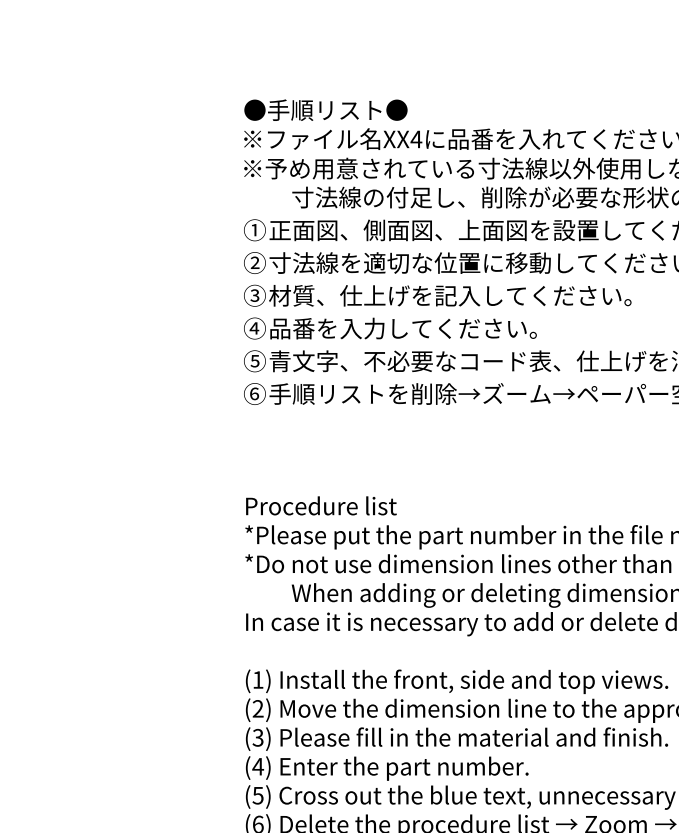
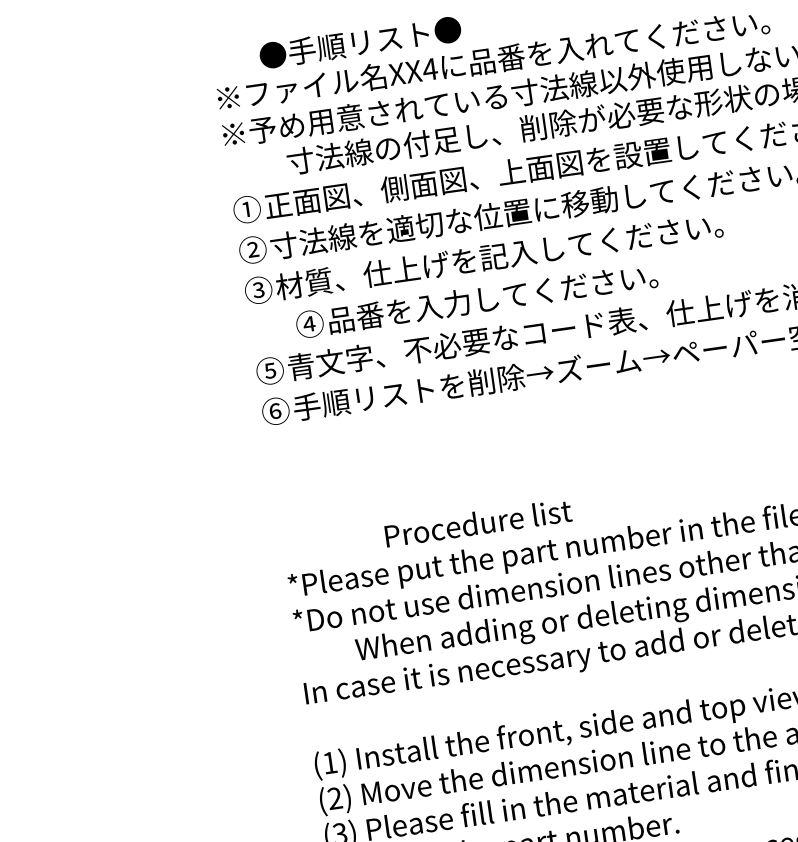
text: (325, 109) -> (359, 41), moved
text: (390, 328) -> (476, 300), moved
text: (321, 505) -> (478, 522), moved

